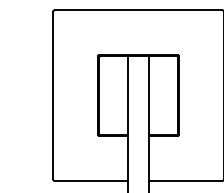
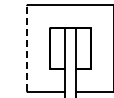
line: (54, 95) -> (27, 48), solid -> dashed

